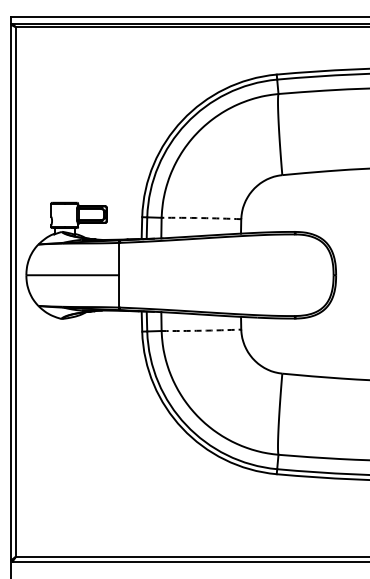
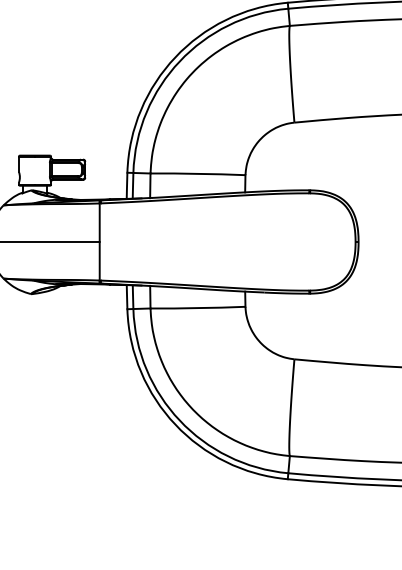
arc: (201, 218) -> (198, 174), dashed -> solid
arc: (201, 330) -> (198, 307), dashed -> solid

